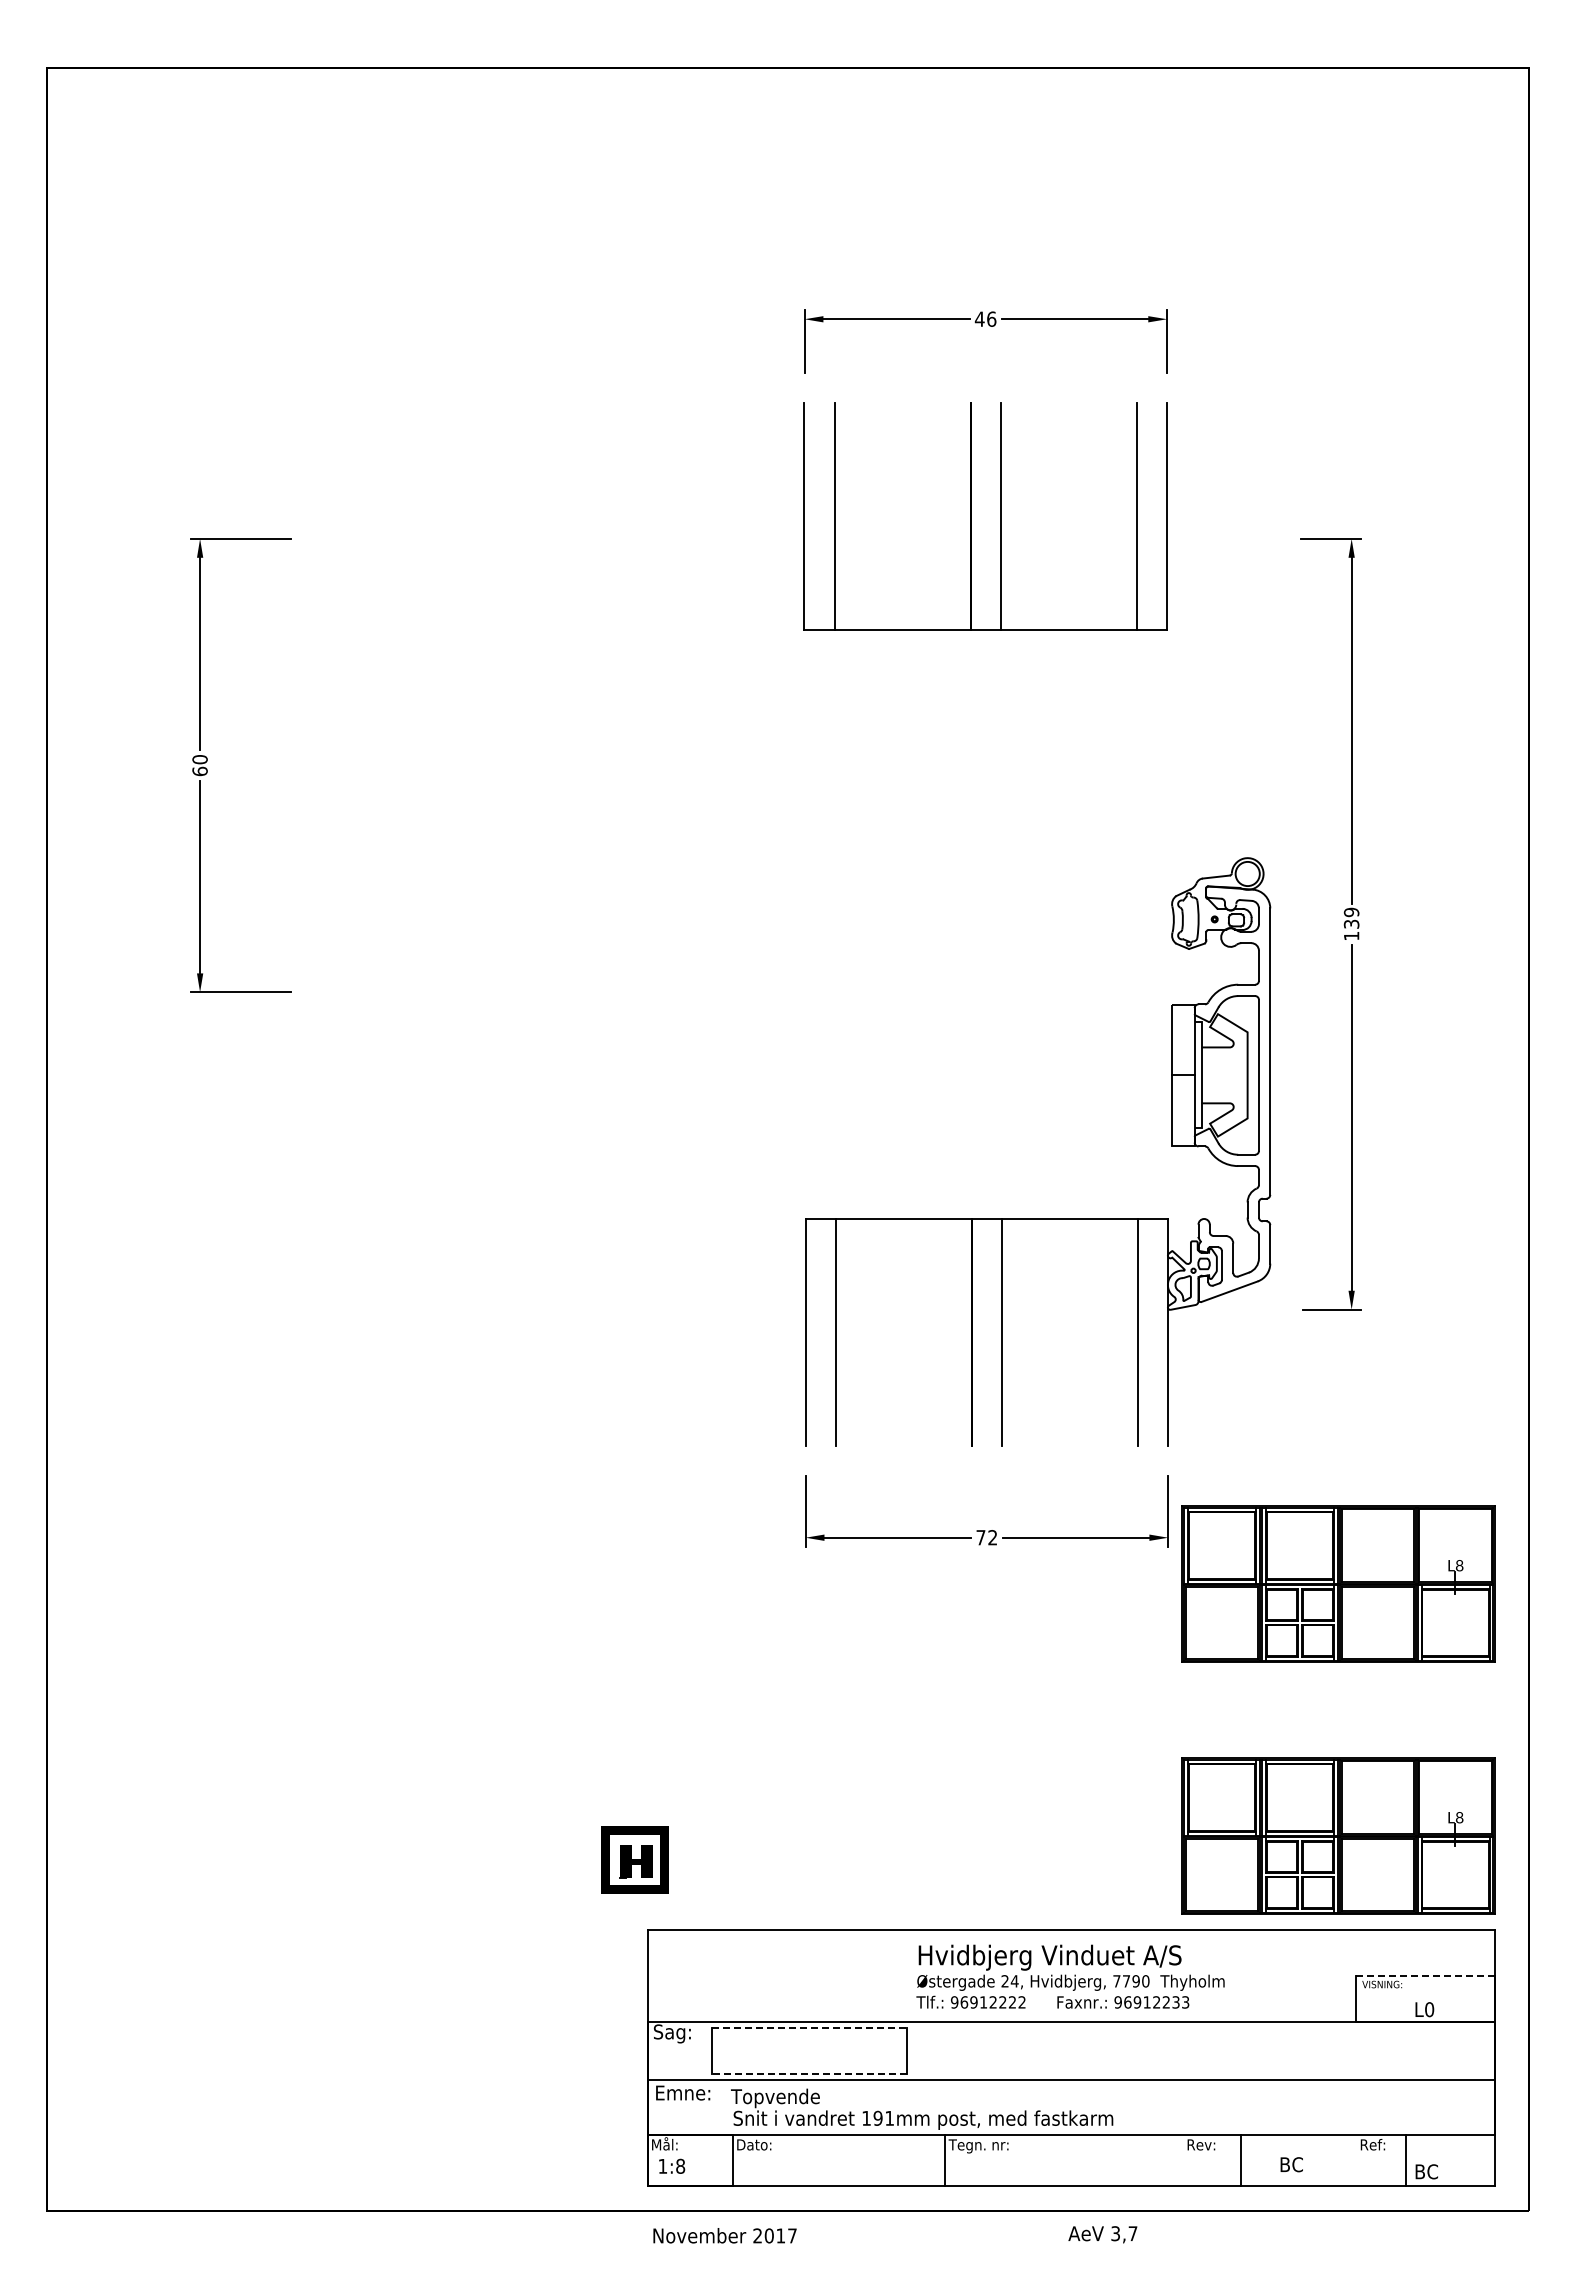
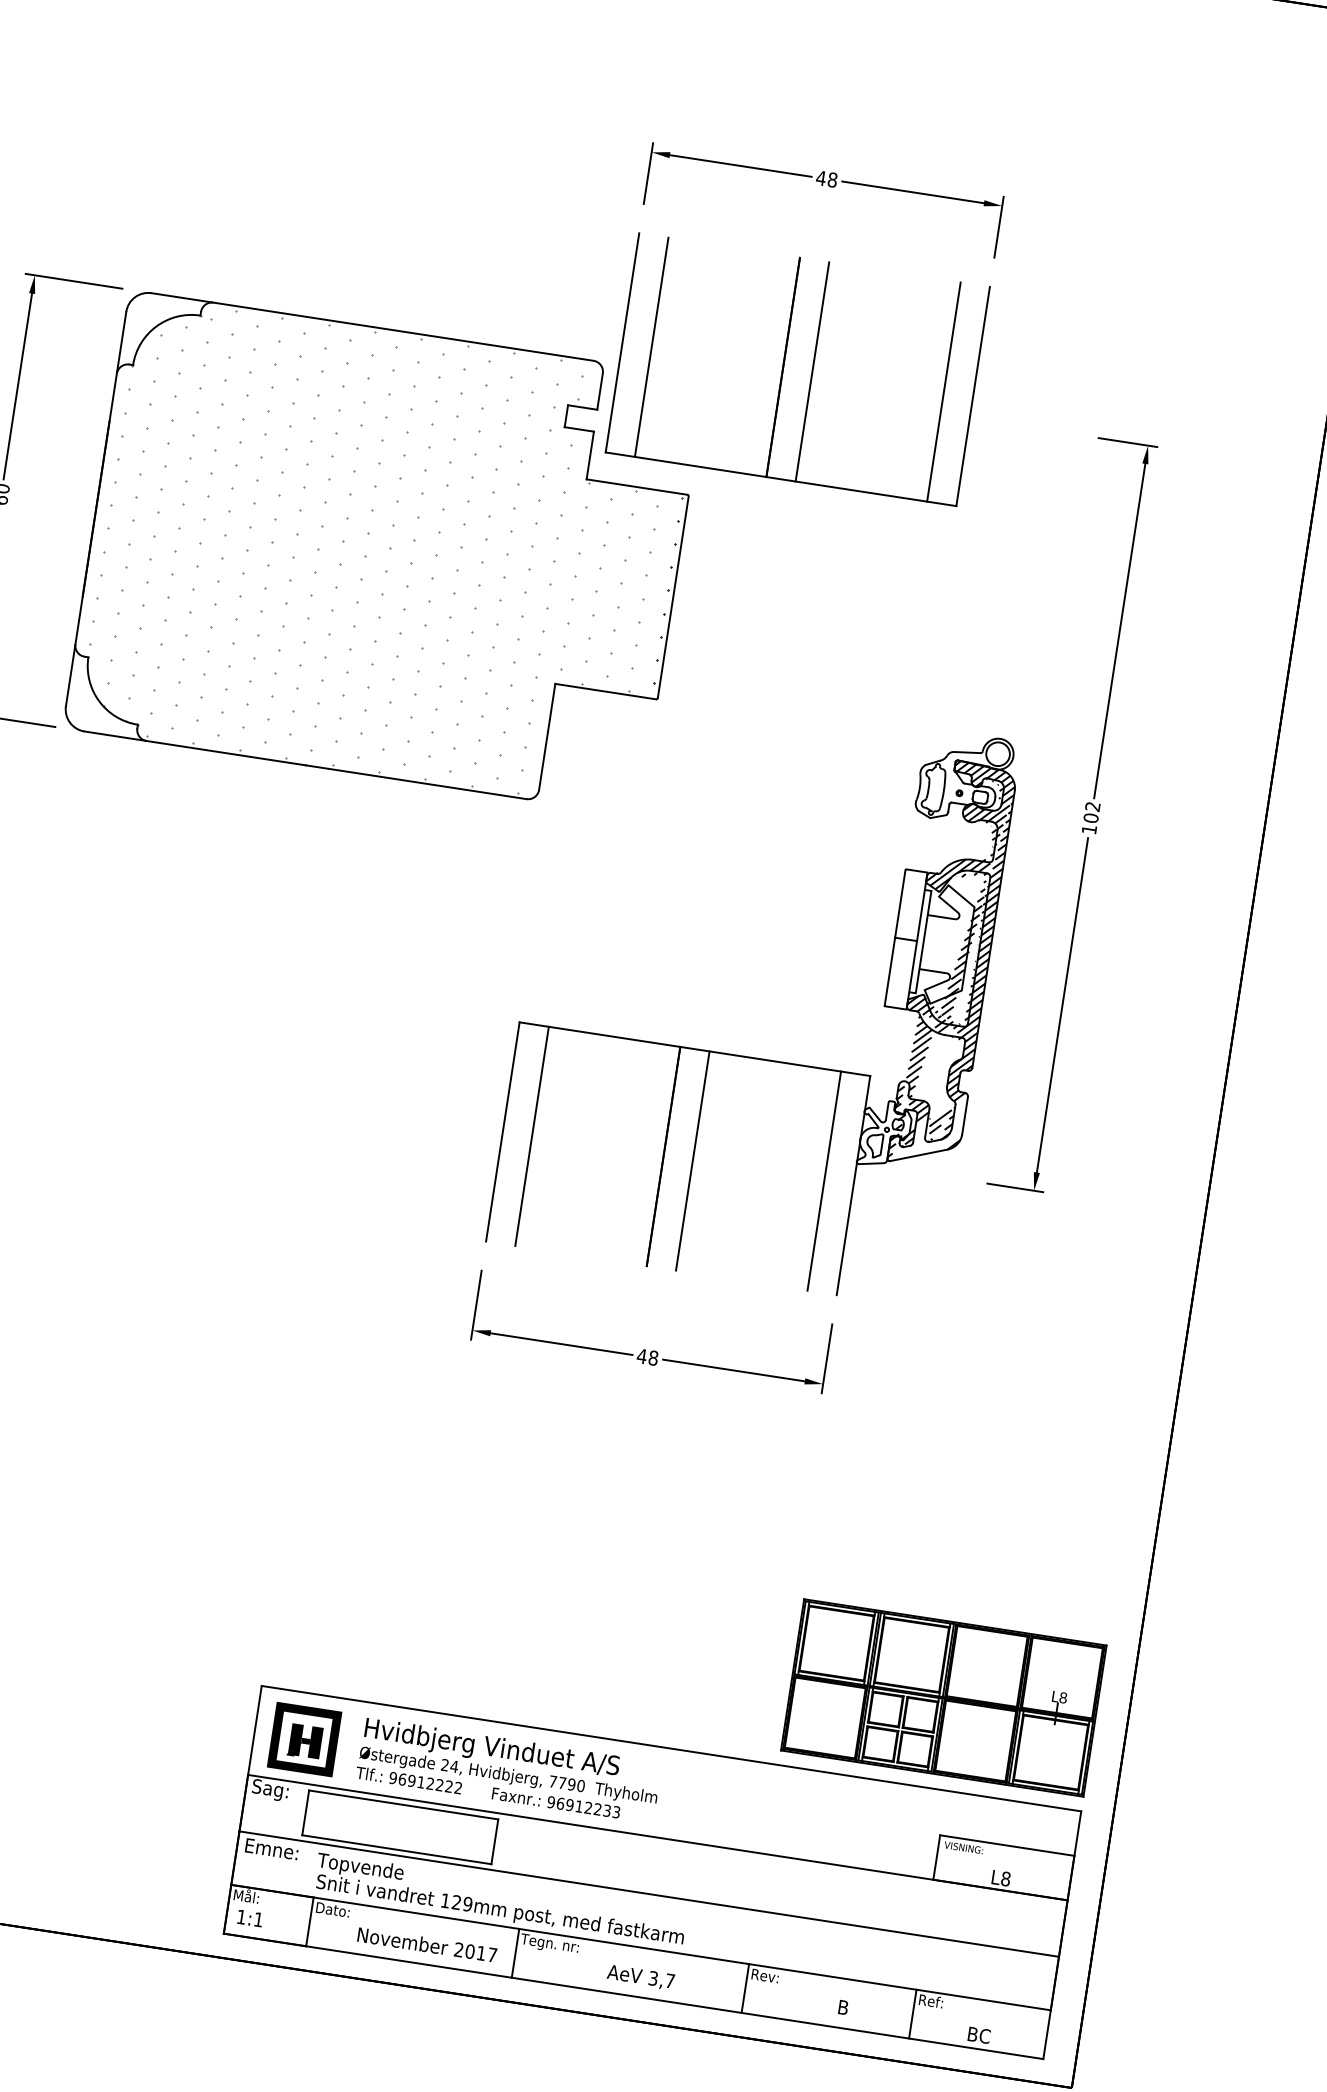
text: (991, 318) -> (832, 179), 46 -> 48
part: (596, 765) -> (384, 553), added
text: (1351, 917) -> (1091, 811), 139 -> 102
hatch: (1232, 1092) -> (951, 963), added
text: (986, 1537) -> (647, 1357), 72 -> 48
part: (1338, 1583) -> (980, 1453), removed
part: (634, 1859) -> (304, 1738), moved
line: (1425, 1975) -> (1007, 1845), dashed -> solid
text: (1070, 1976) -> (508, 1770), moved
text: (1429, 2009) -> (1005, 1878), L0 -> L8
line: (809, 2027) -> (403, 1804), dashed -> solid
line: (809, 2074) -> (396, 1849), dashed -> solid
text: (883, 2117) -> (462, 1902), 191mm -> 129mm
line: (1241, 2160) -> (745, 1988), moved
line: (1406, 2160) -> (912, 2014), moved
text: (1297, 2164) -> (855, 2009), BC -> B
text: (680, 2165) -> (258, 1918), 1:8 -> 1:1
text: (1102, 2234) -> (640, 1977), moved
text: (724, 2235) -> (426, 1944), moved

